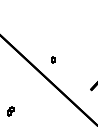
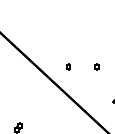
part: (77, 59) -> (97, 66), added

